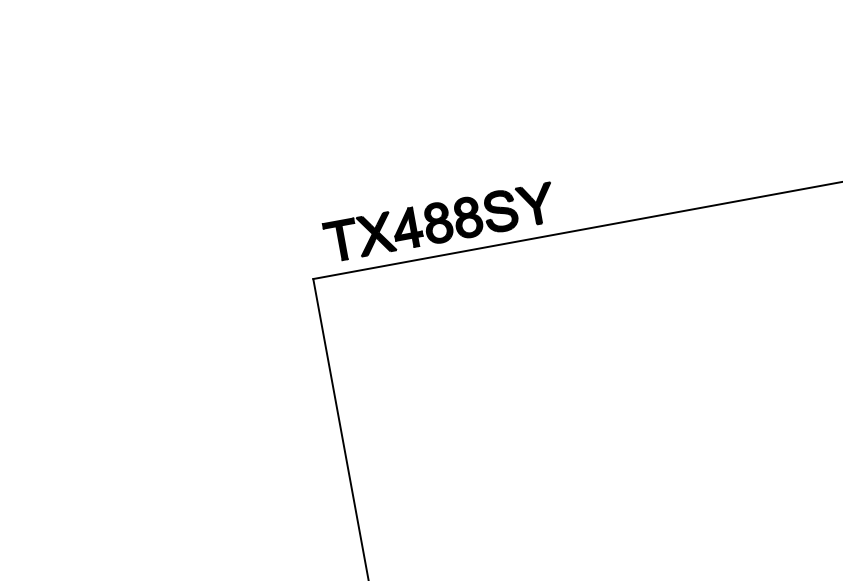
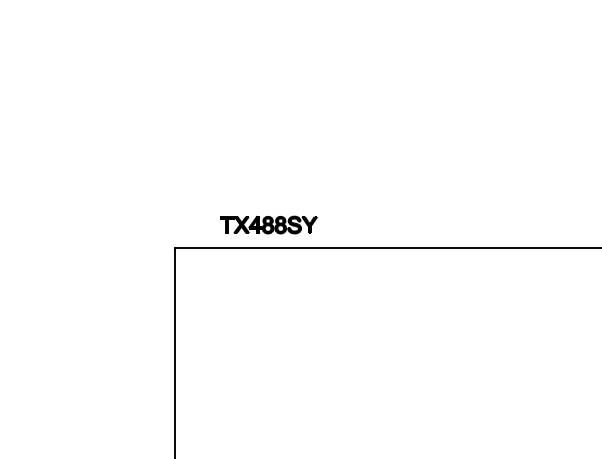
part: (439, 221) -> (268, 224), size x0.6

